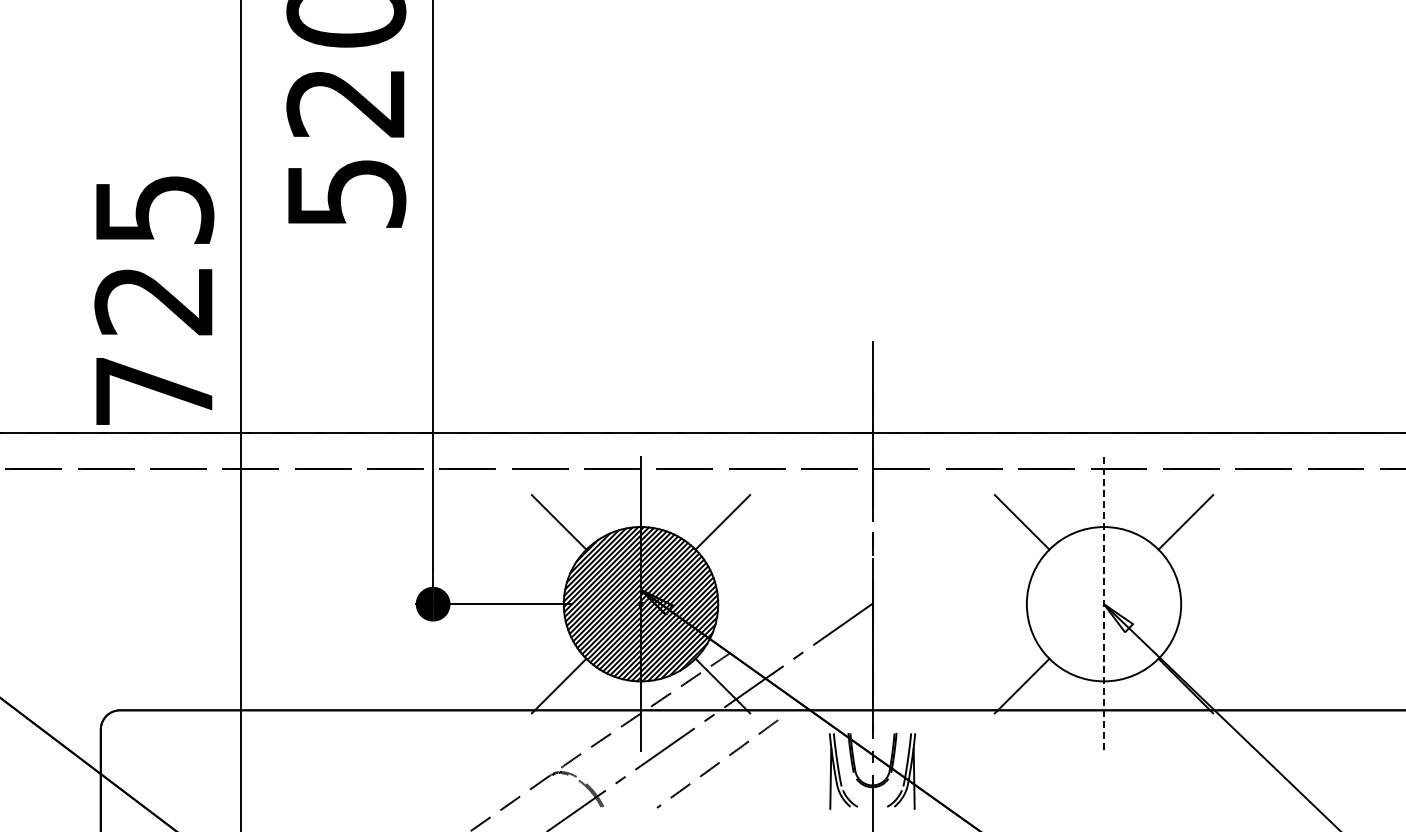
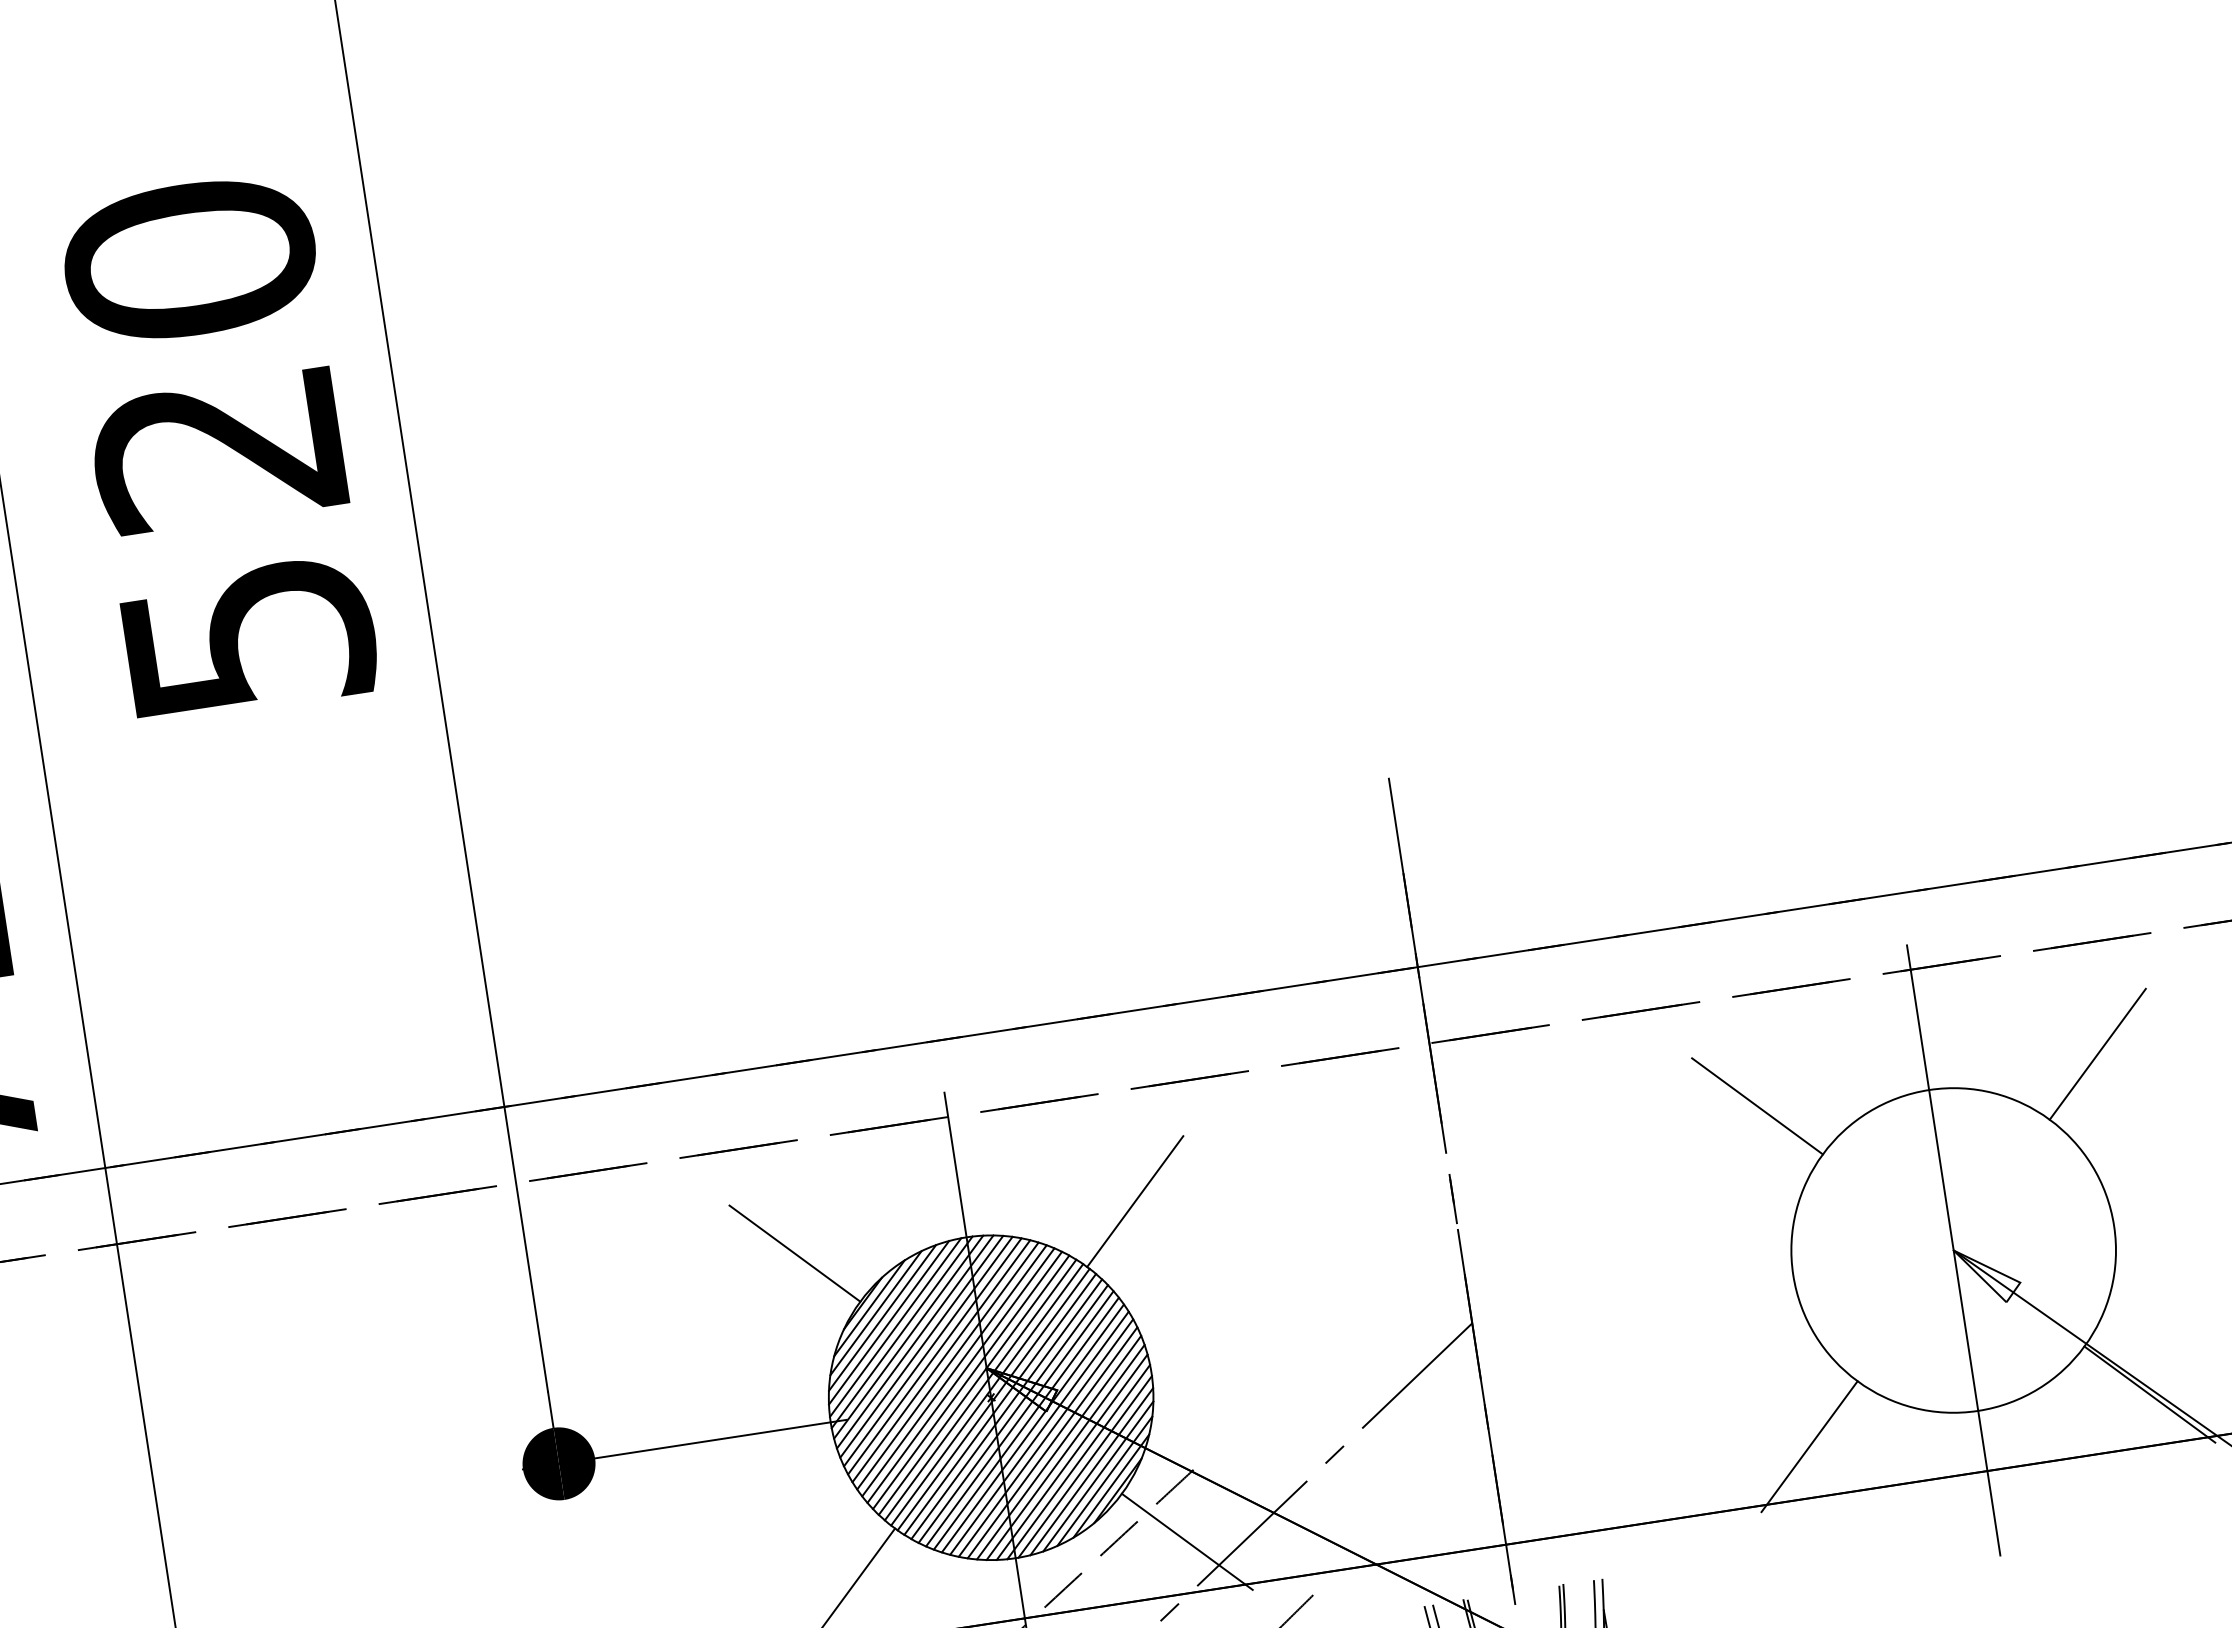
line: (1104, 604) -> (1954, 1250), dashed -> solid

